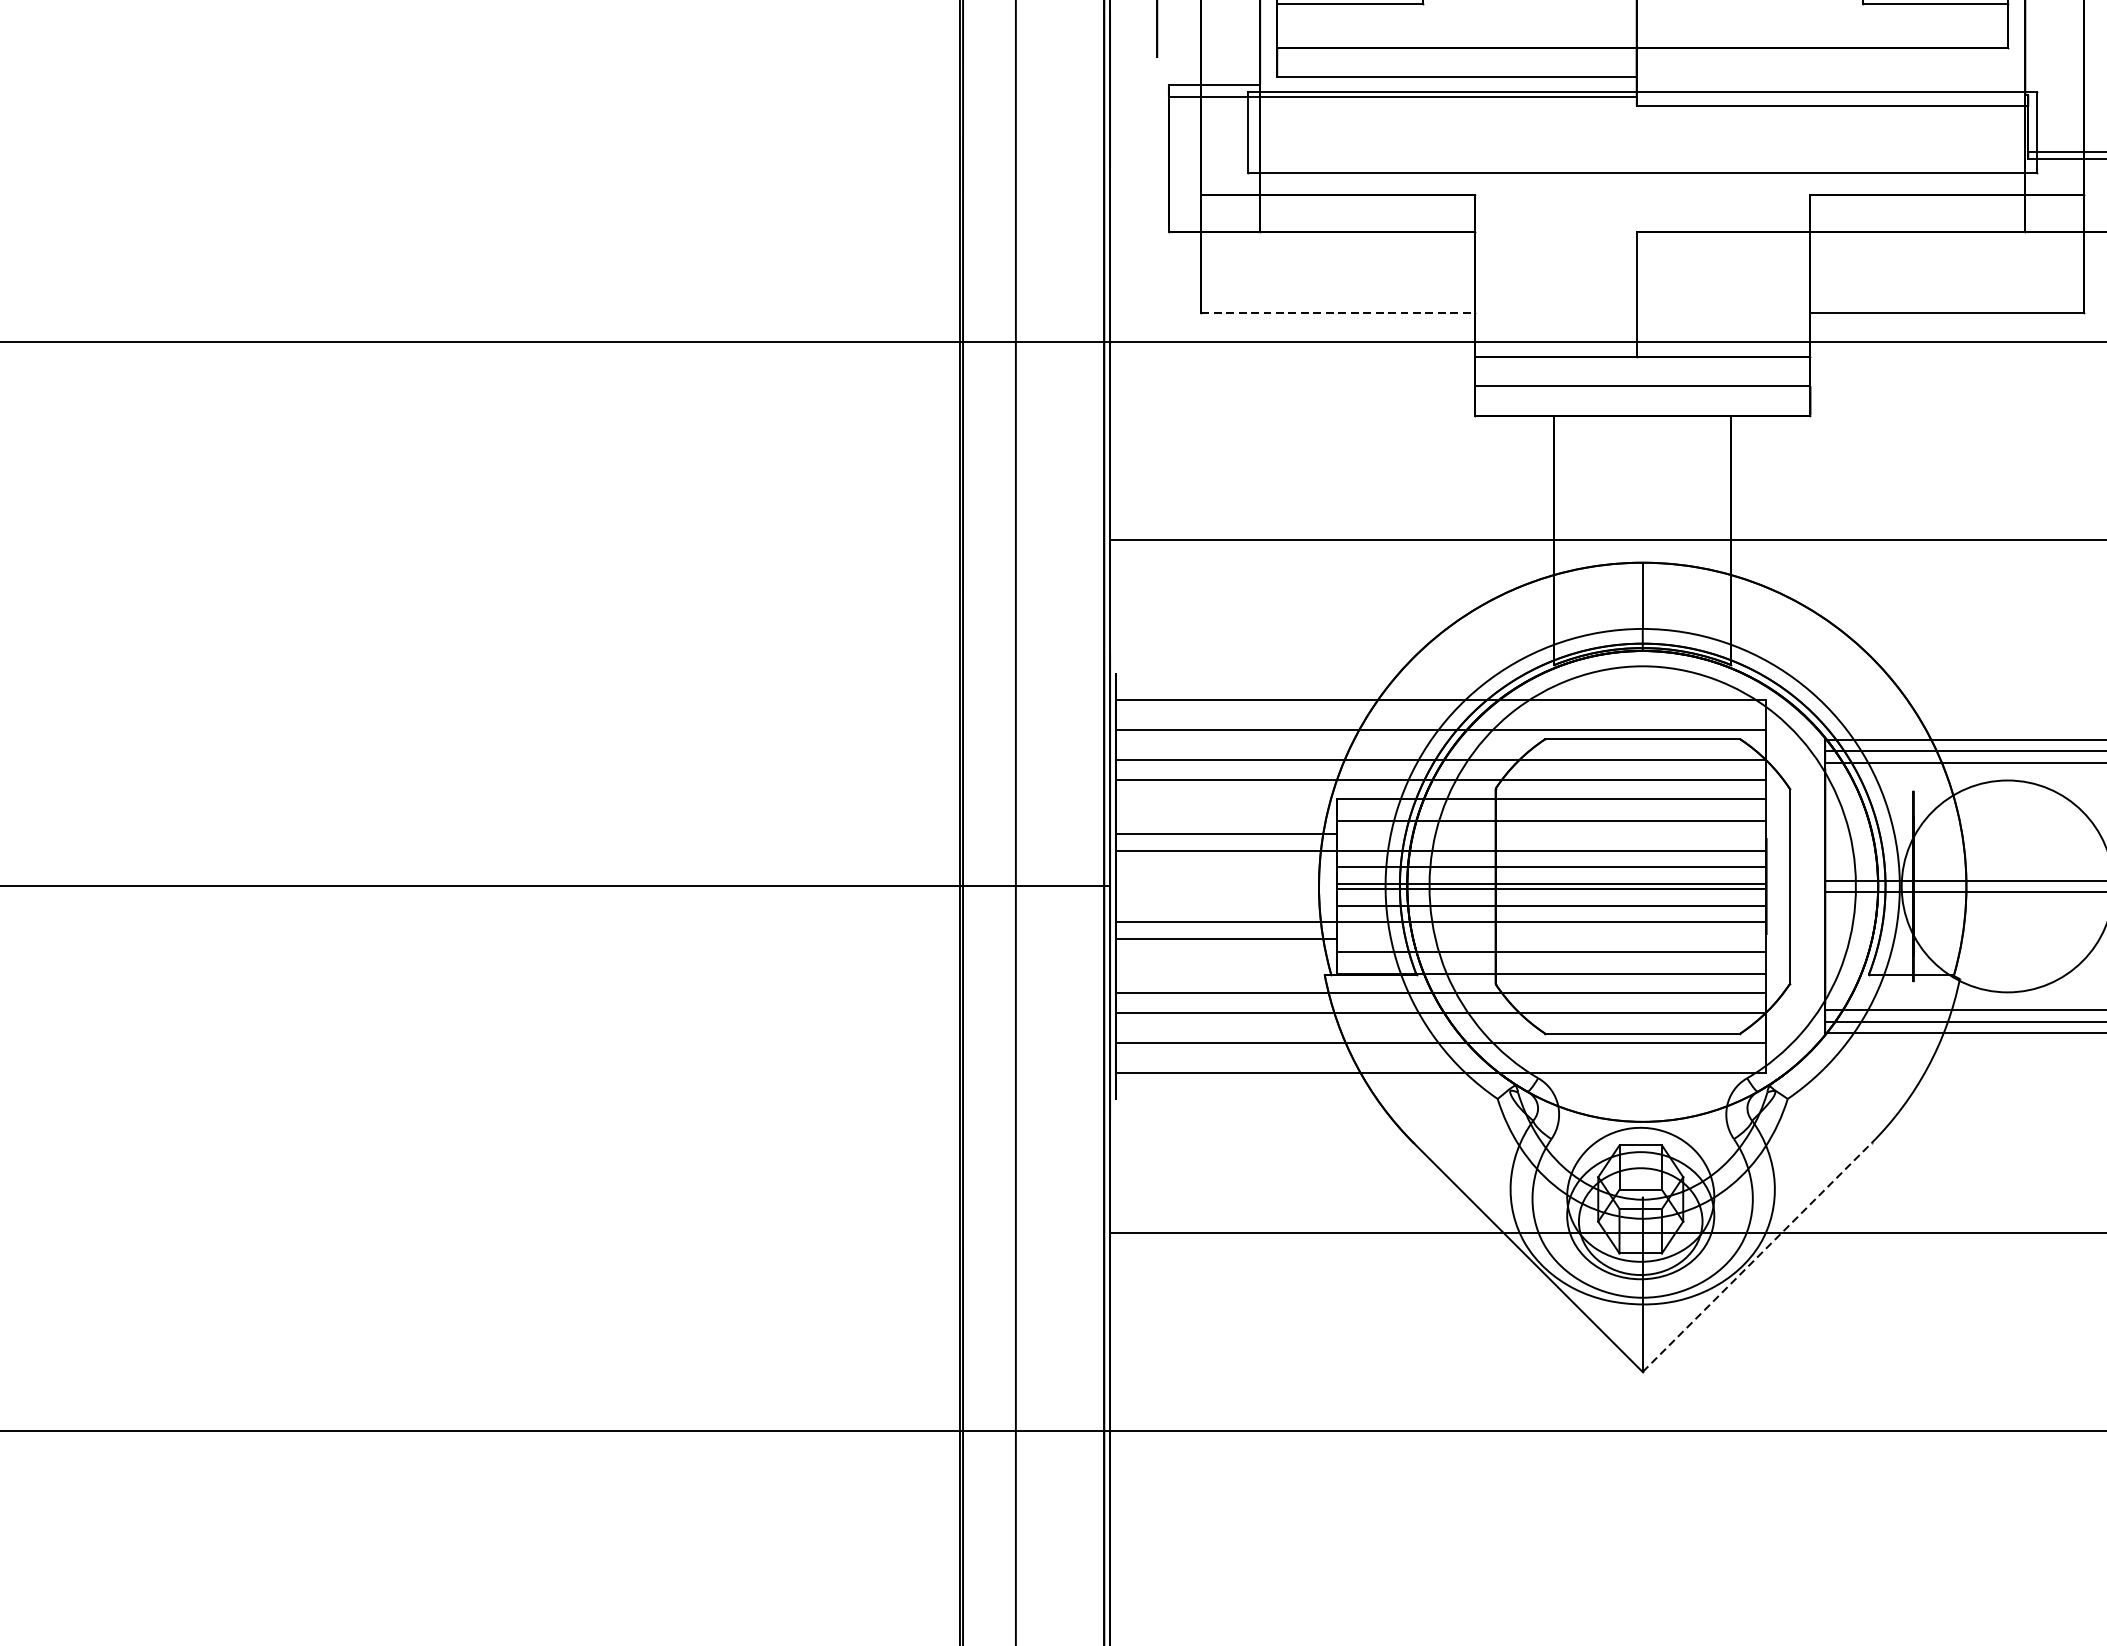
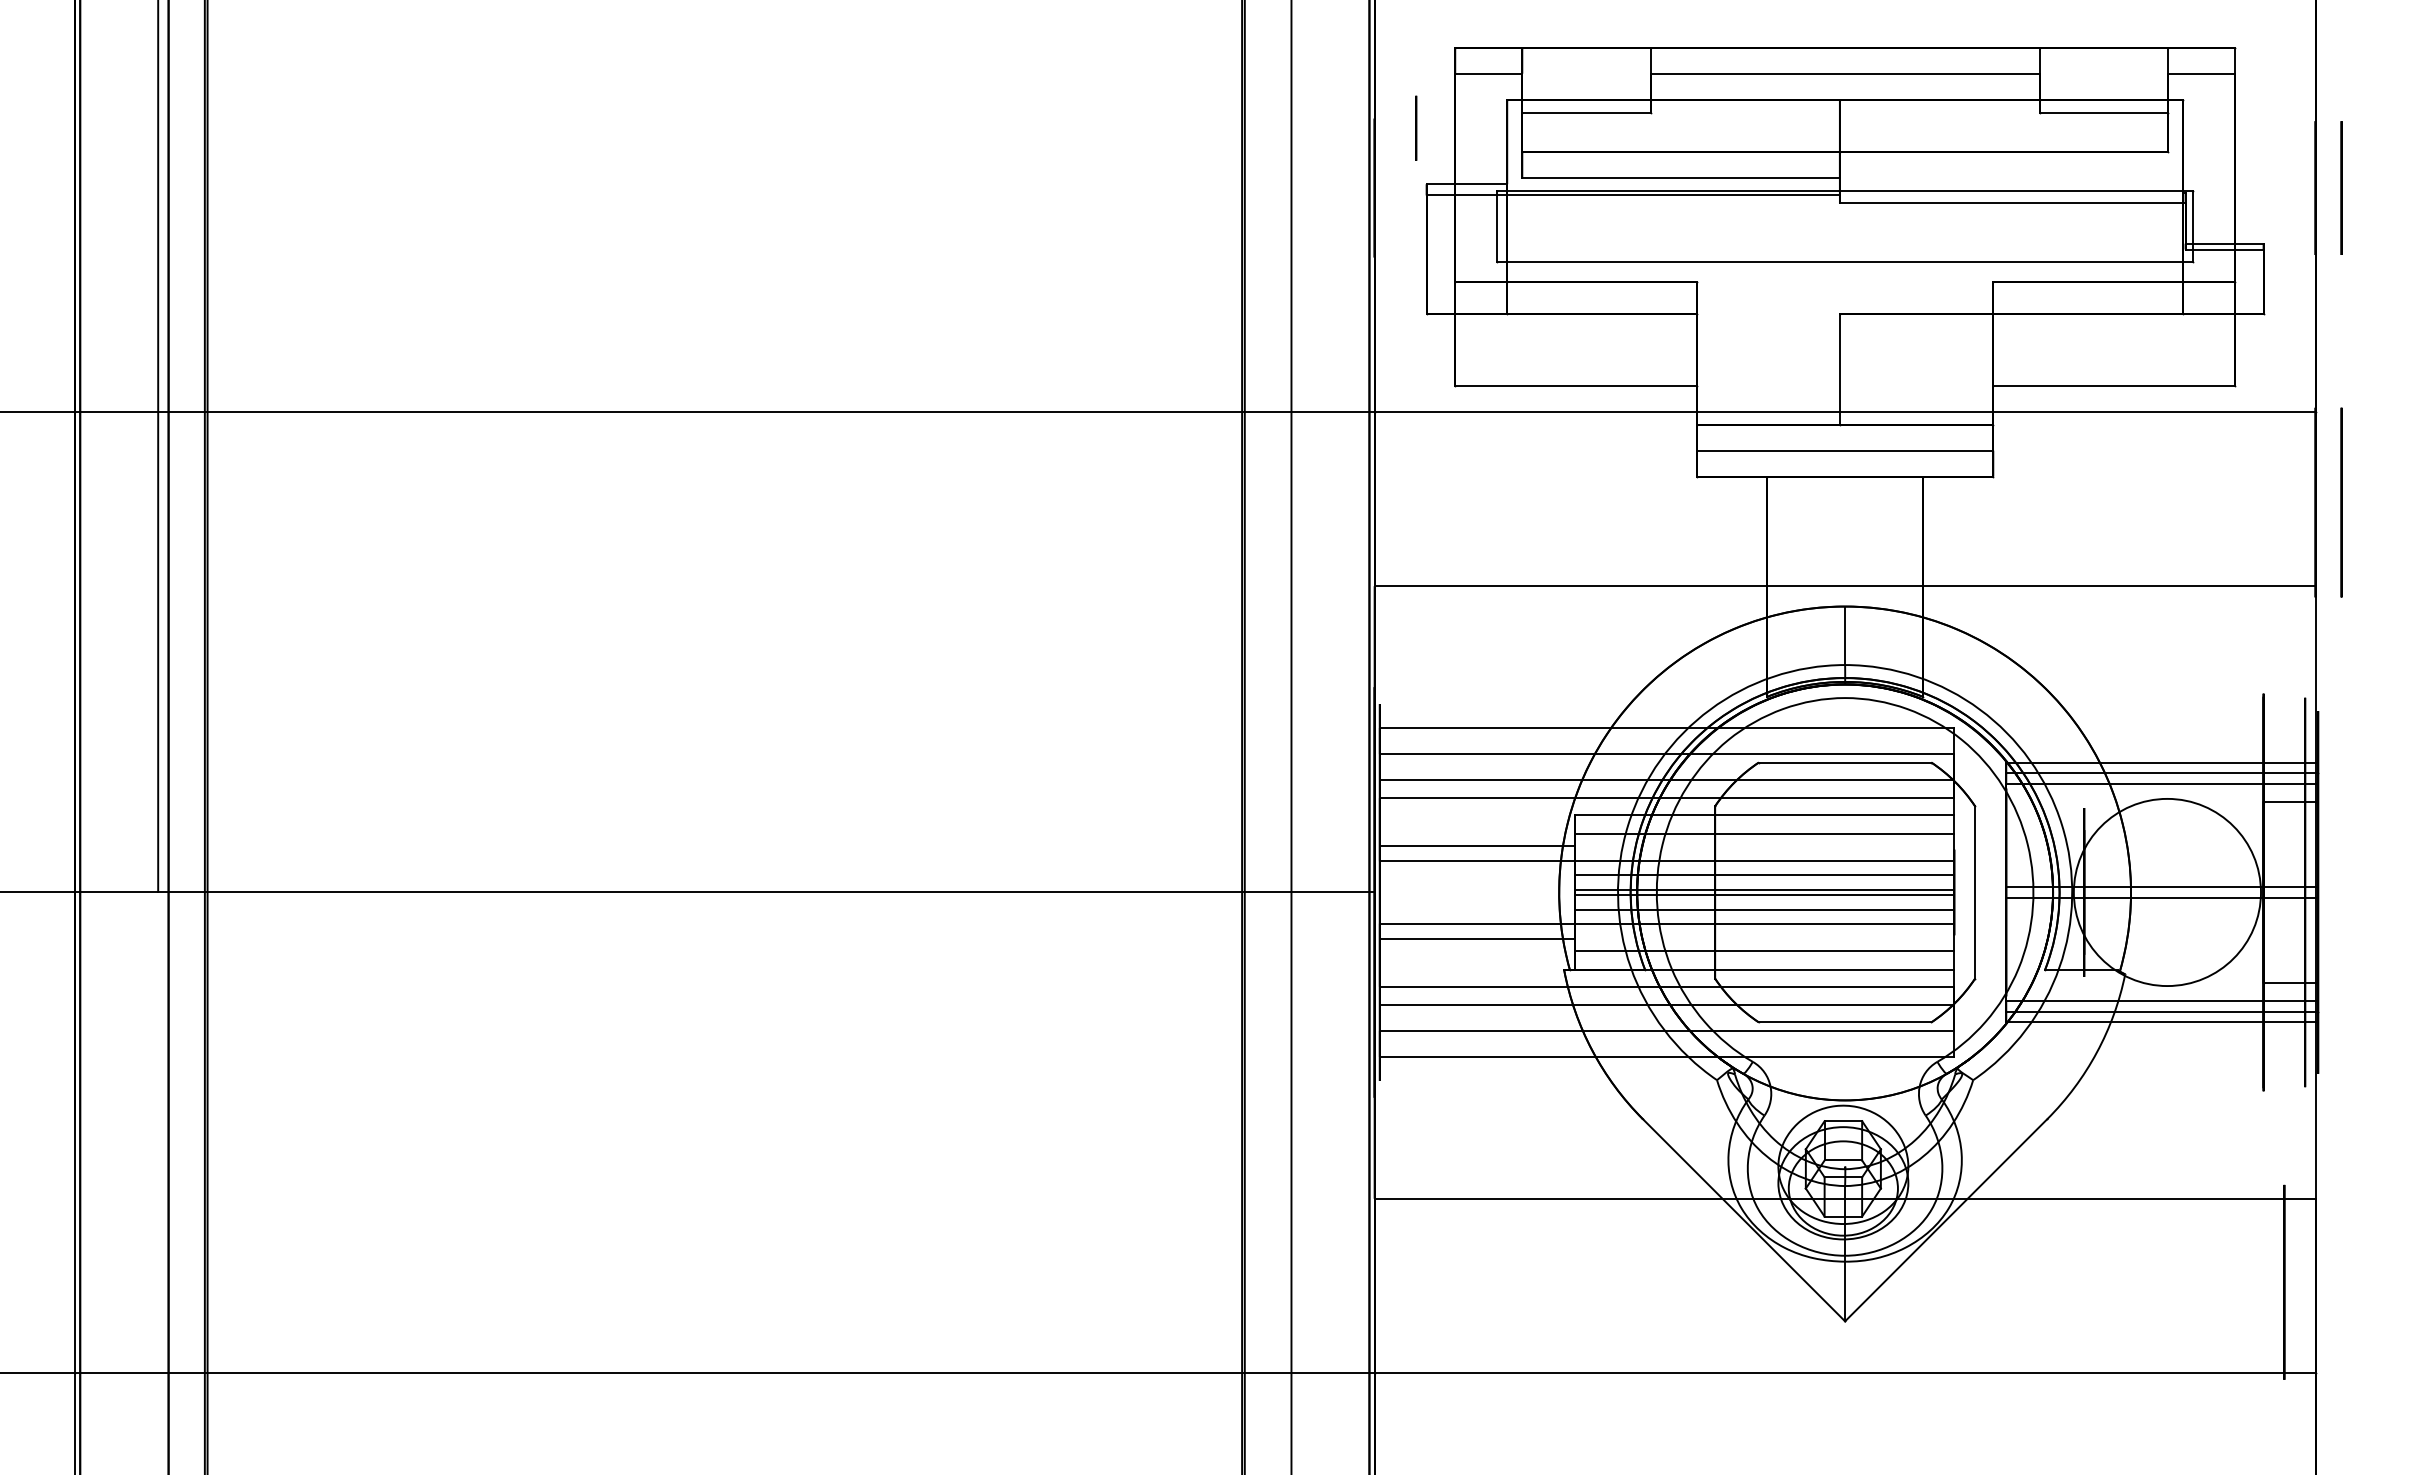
line: (1338, 312) -> (1576, 385), dashed -> solid
line: (1757, 1257) -> (1946, 1220), dashed -> solid

